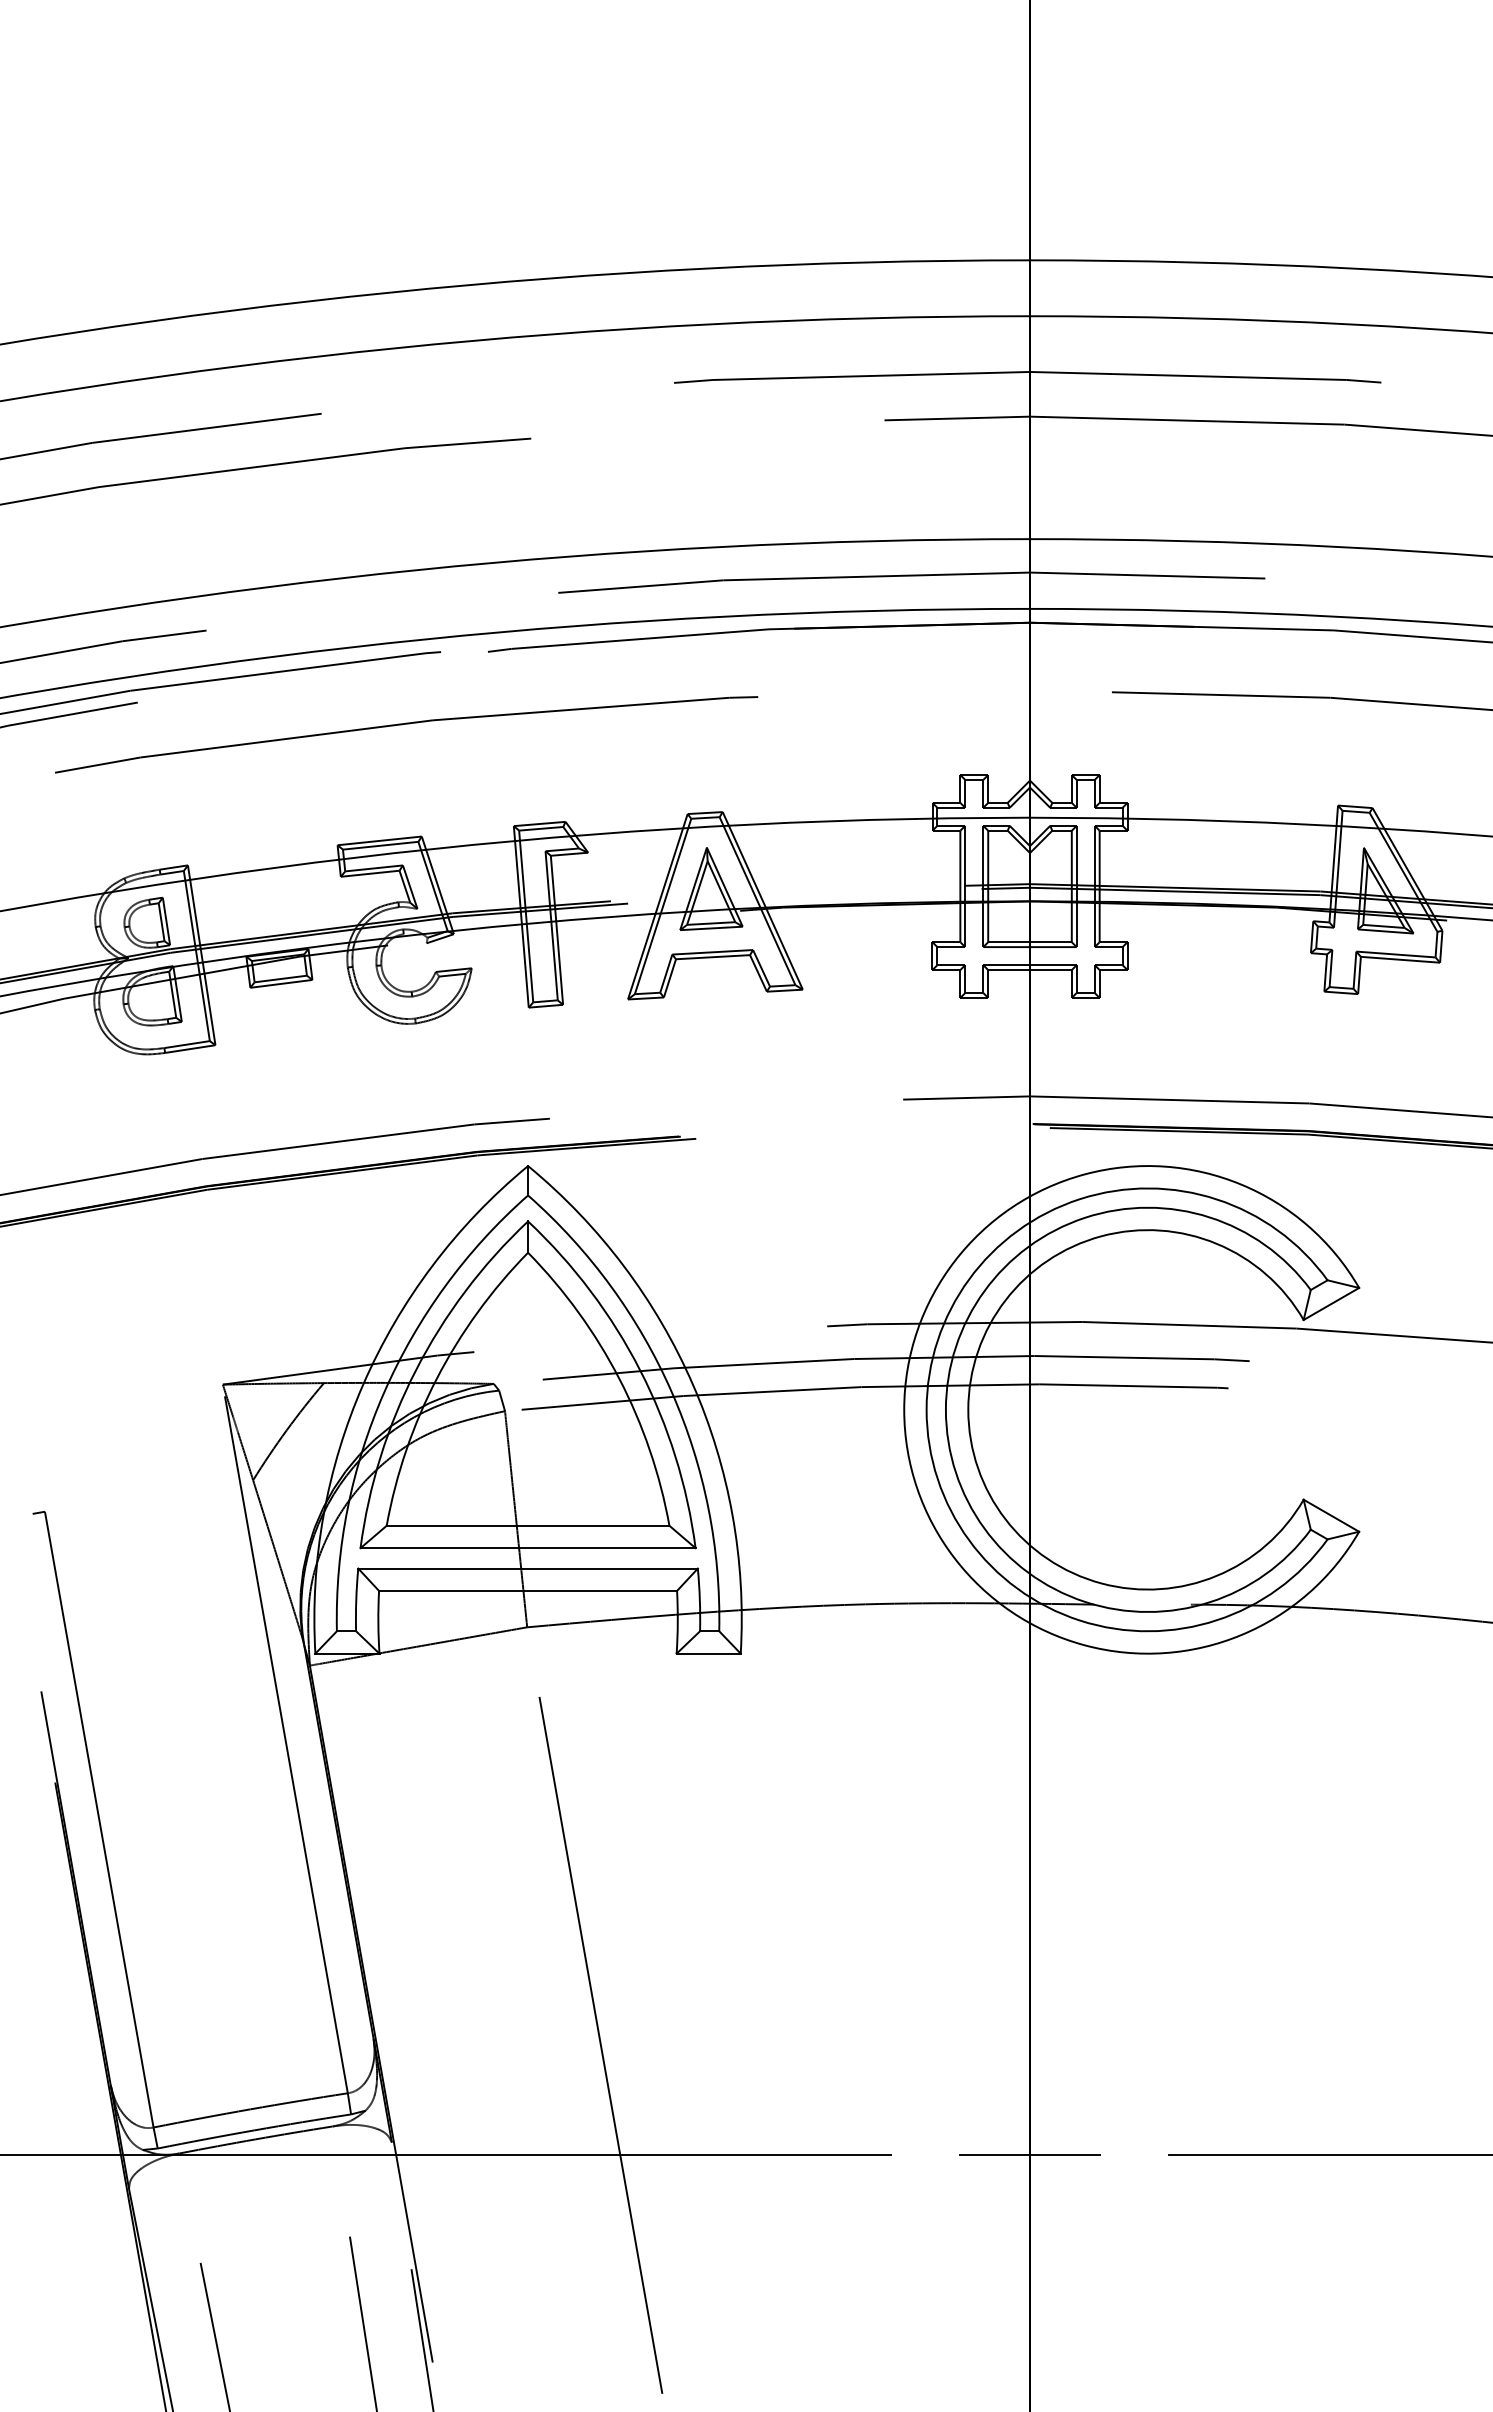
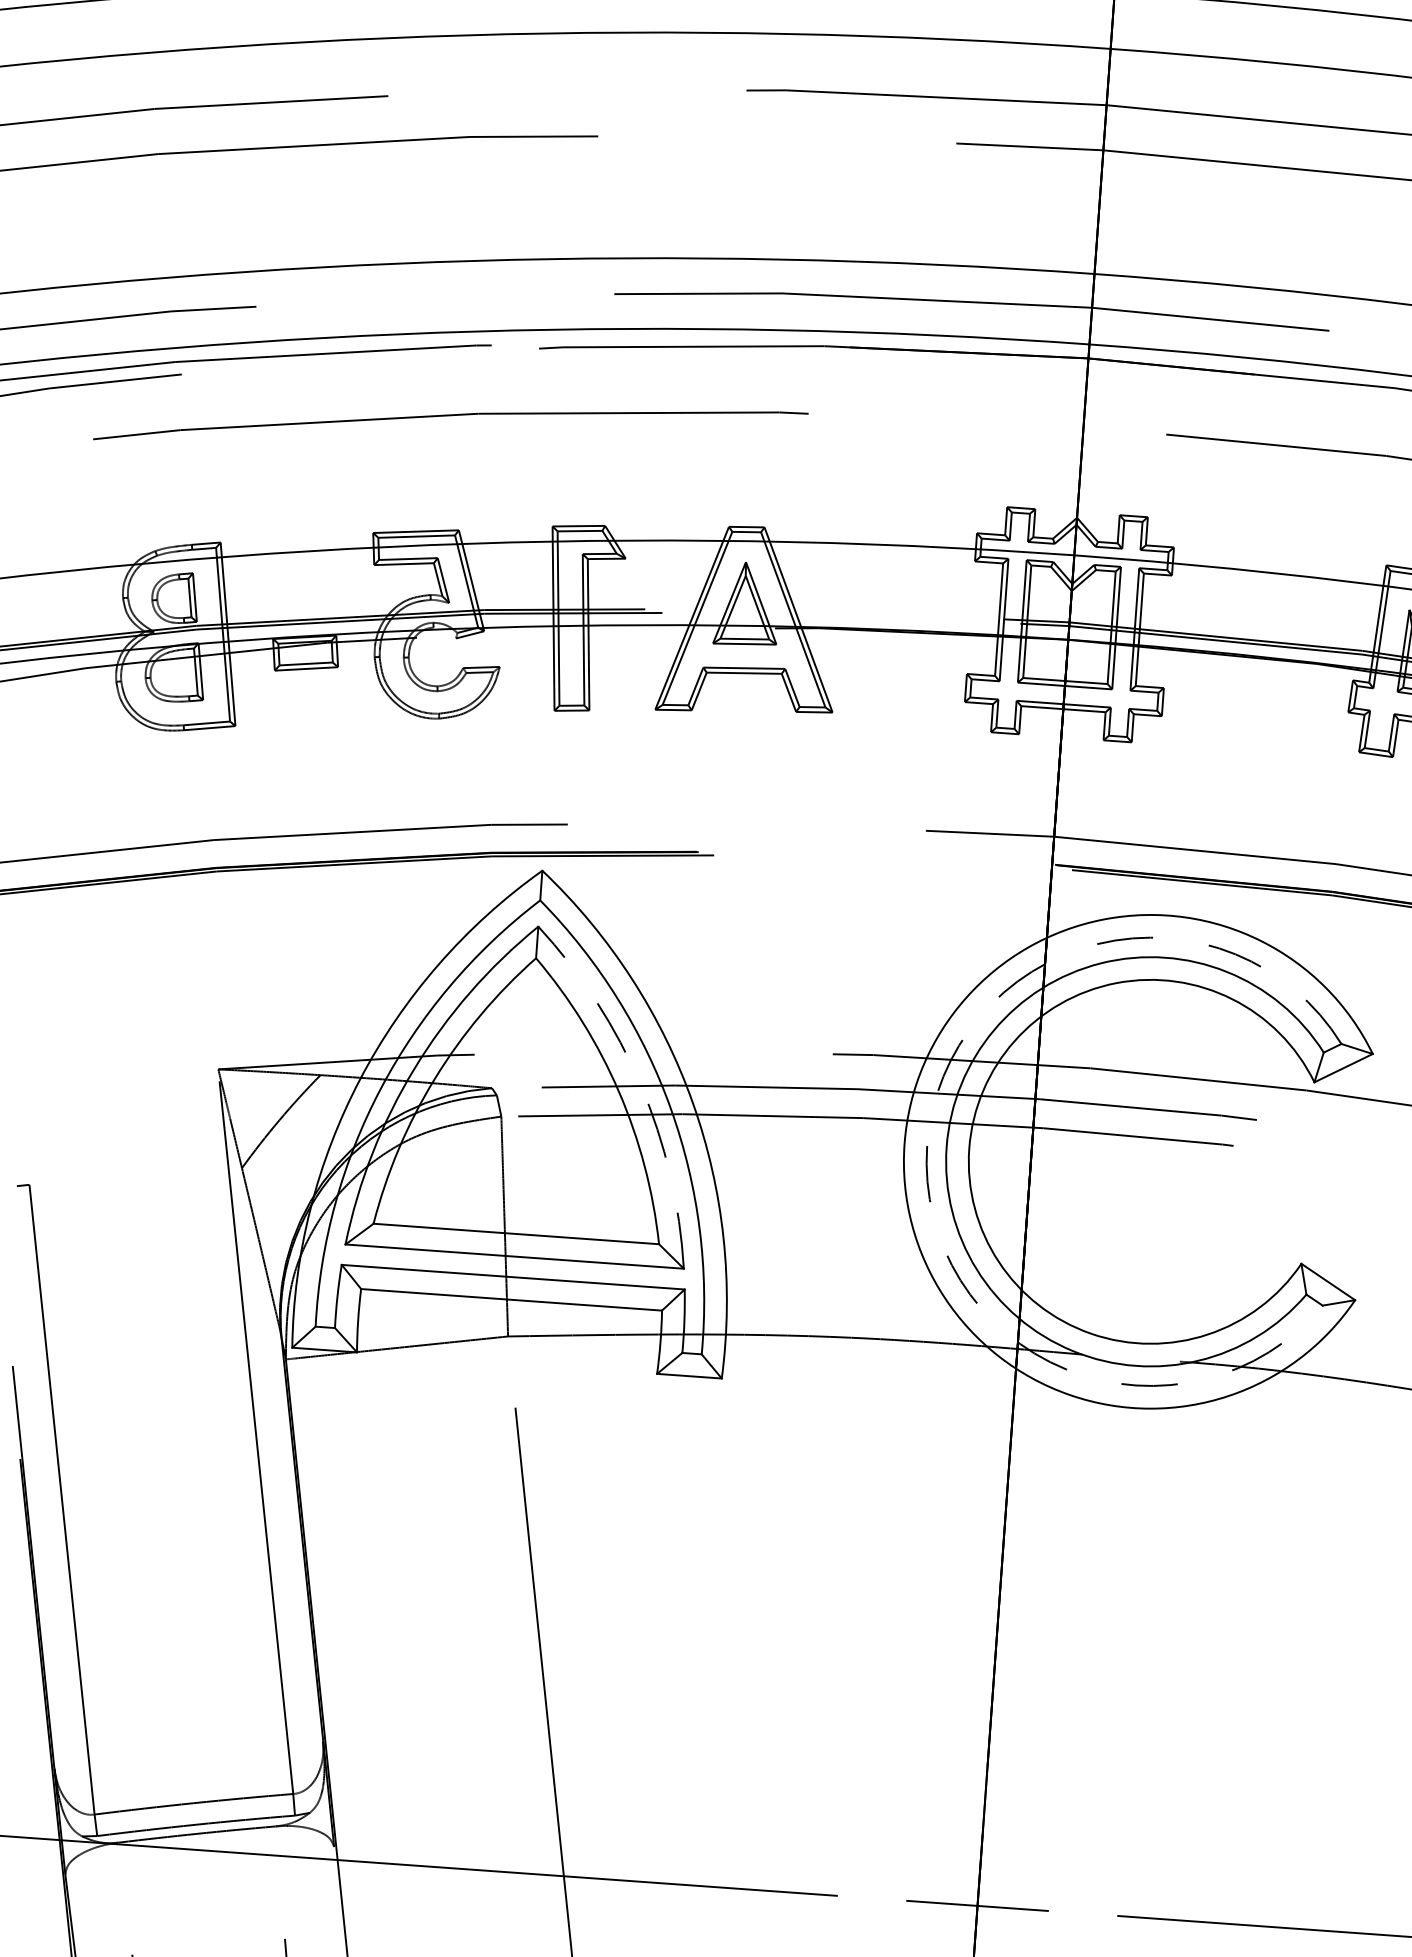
arc: (640, 1370) -> (641, 1085), solid -> dashed
arc: (926, 1409) -> (927, 1145), solid -> dashed

